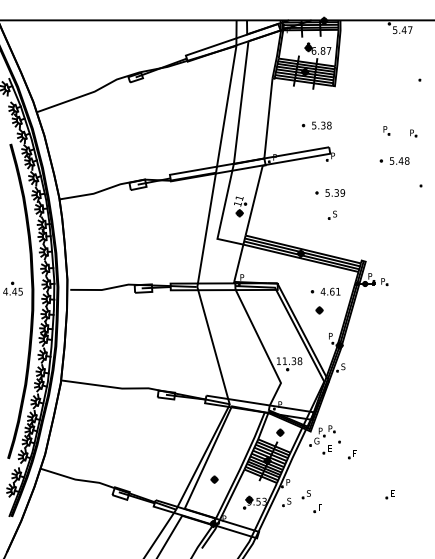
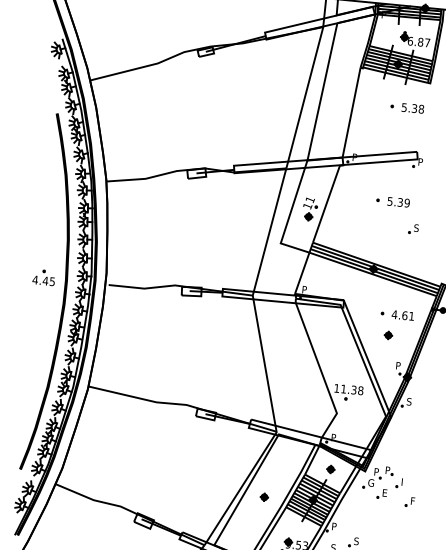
part: (316, 125) -> (406, 107), moved
part: (330, 192) -> (393, 201), moved
part: (214, 479) -> (264, 497), moved

